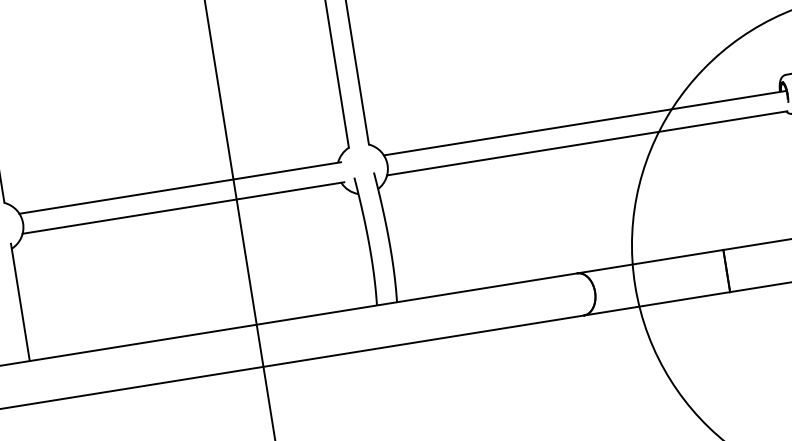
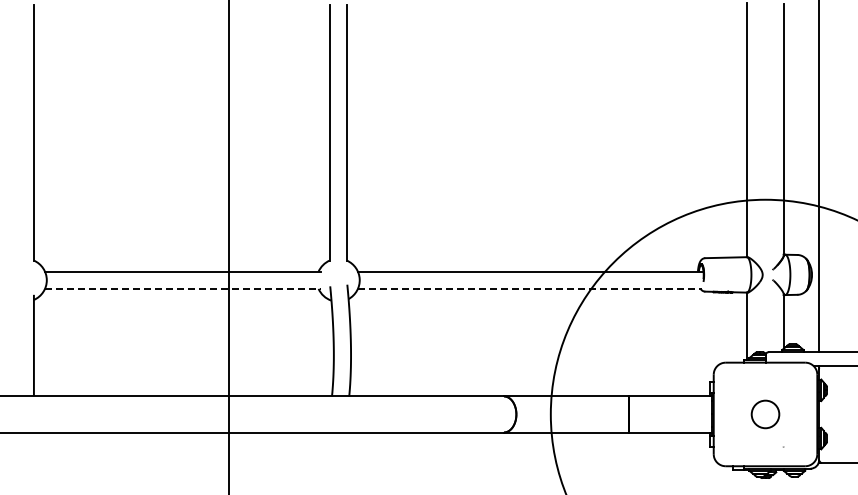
line: (586, 142) -> (529, 288), solid -> dashed
line: (183, 207) -> (183, 288), solid -> dashed

